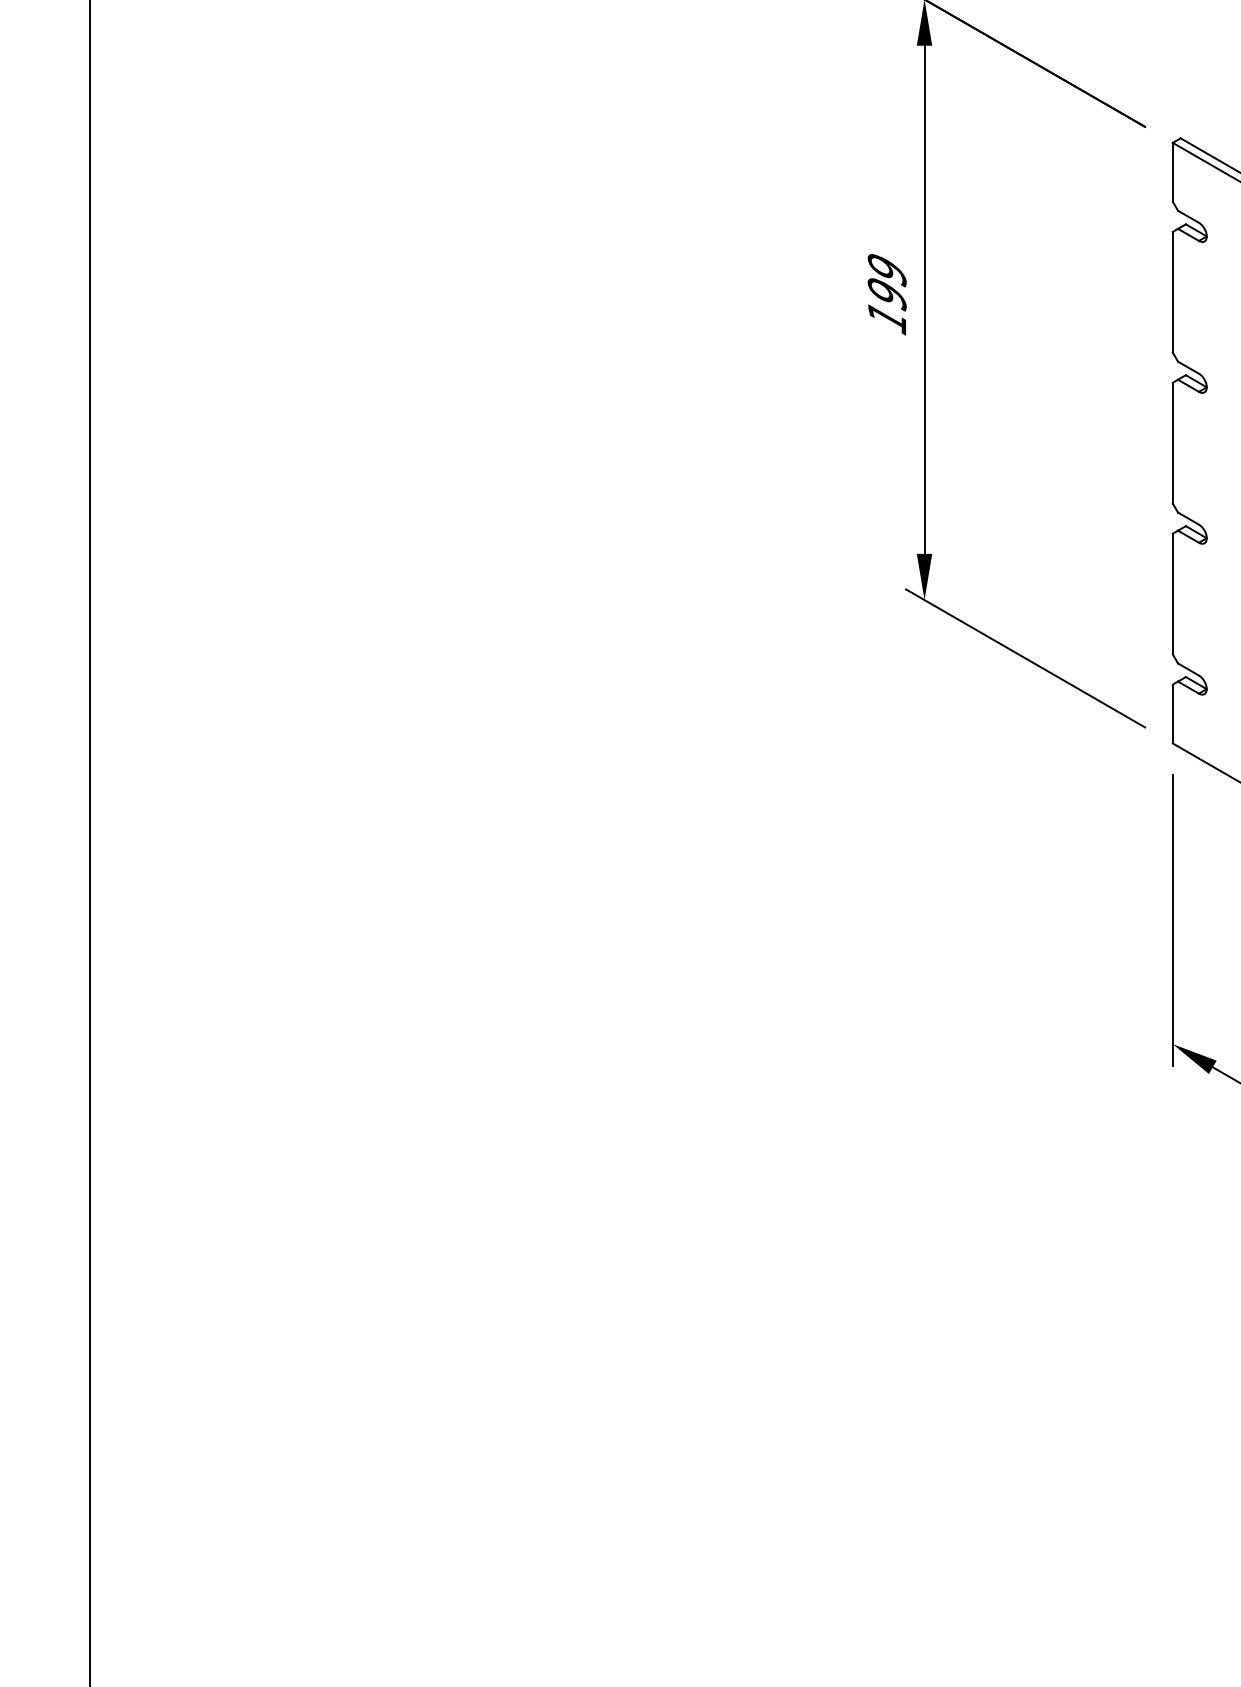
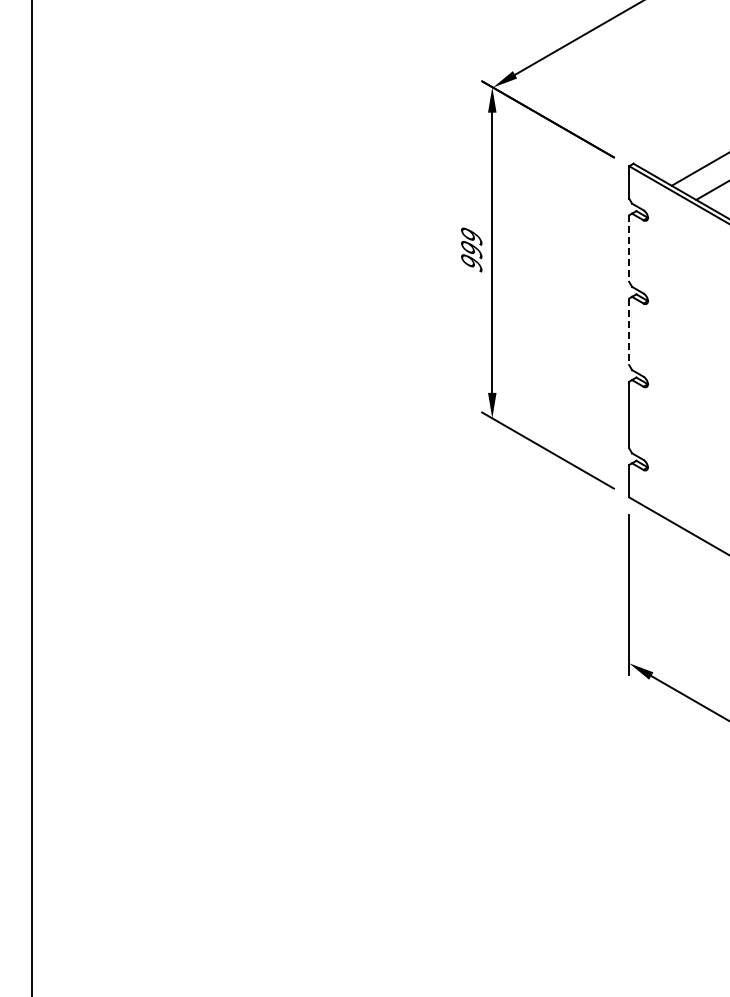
line: (1173, 293) -> (629, 249), solid -> dashed
text: (886, 319) -> (471, 263), 199 -> 999
line: (1173, 444) -> (629, 332), solid -> dashed

